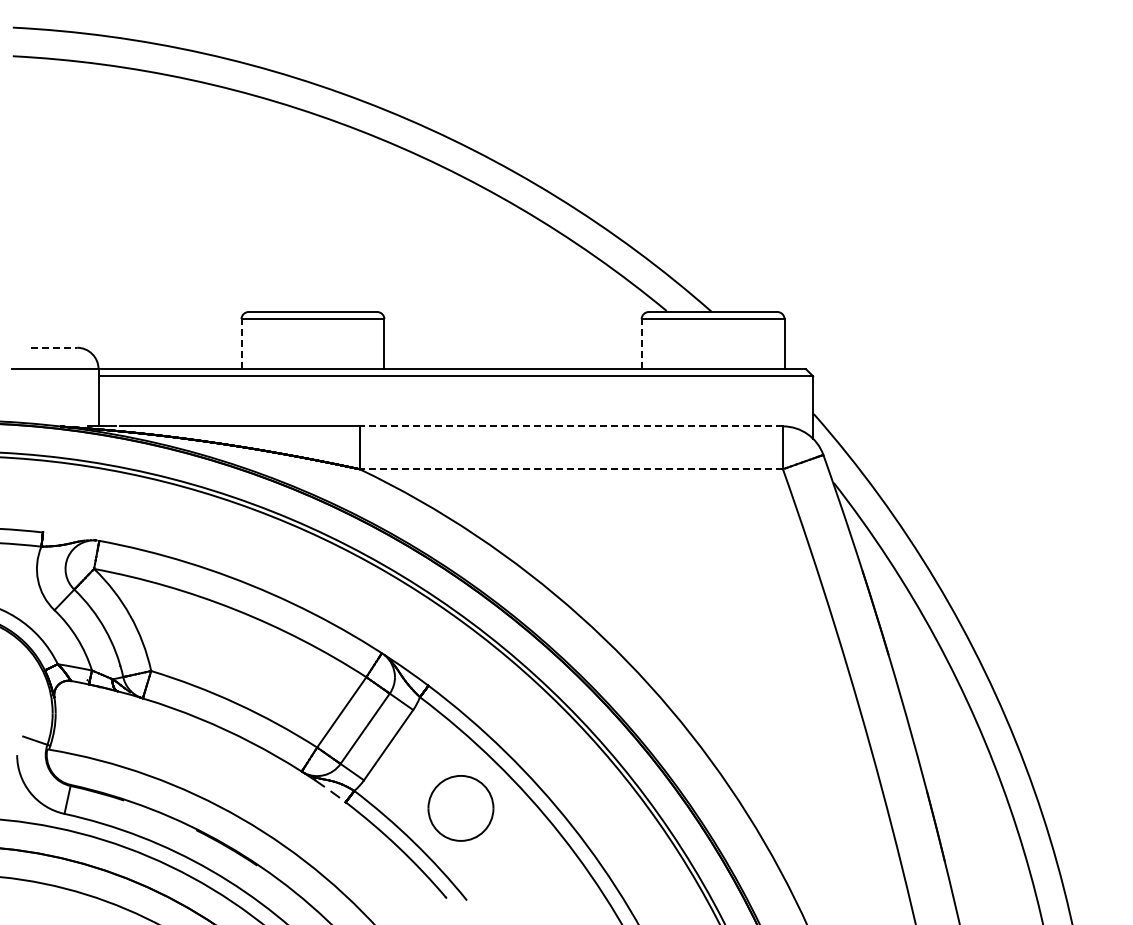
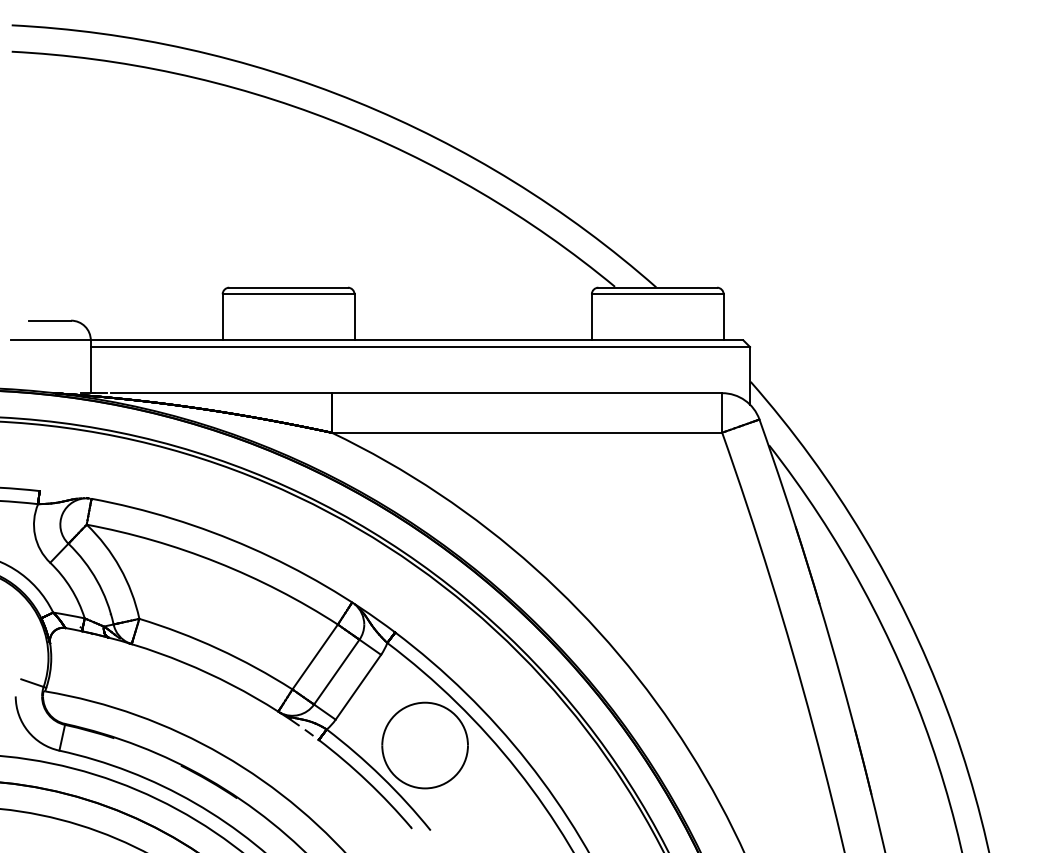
line: (241, 343) -> (222, 316), dashed -> solid
line: (641, 343) -> (591, 316), dashed -> solid
line: (54, 347) -> (50, 320), dashed -> solid
line: (571, 426) -> (527, 393), dashed -> solid
line: (571, 469) -> (527, 432), dashed -> solid
part: (460, 808) -> (424, 745), size x1.43

